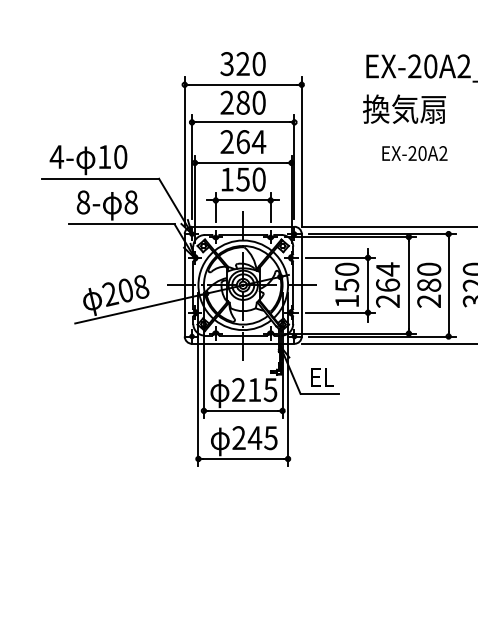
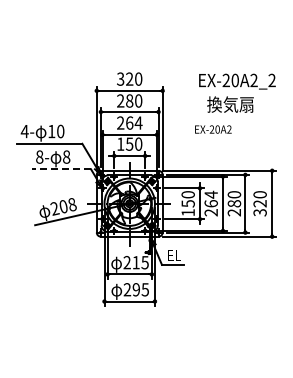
text: (404, 109) -> (230, 104), moved
text: (415, 153) -> (213, 129), moved
line: (122, 224) -> (61, 169), solid -> dashed
text: (255, 437) -> (136, 289), 245 -> 295

